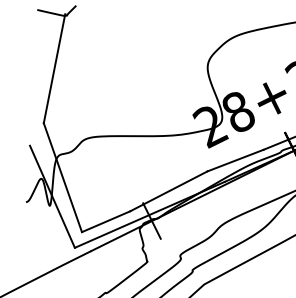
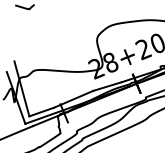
line: (54, 67) -> (21, 34), removed

